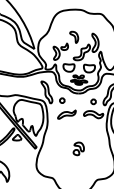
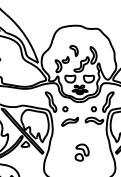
part: (78, 148) -> (81, 152), size x1.4

